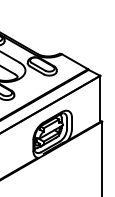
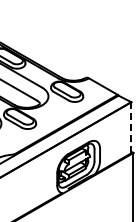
line: (100, 98) -> (131, 127), solid -> dashed

